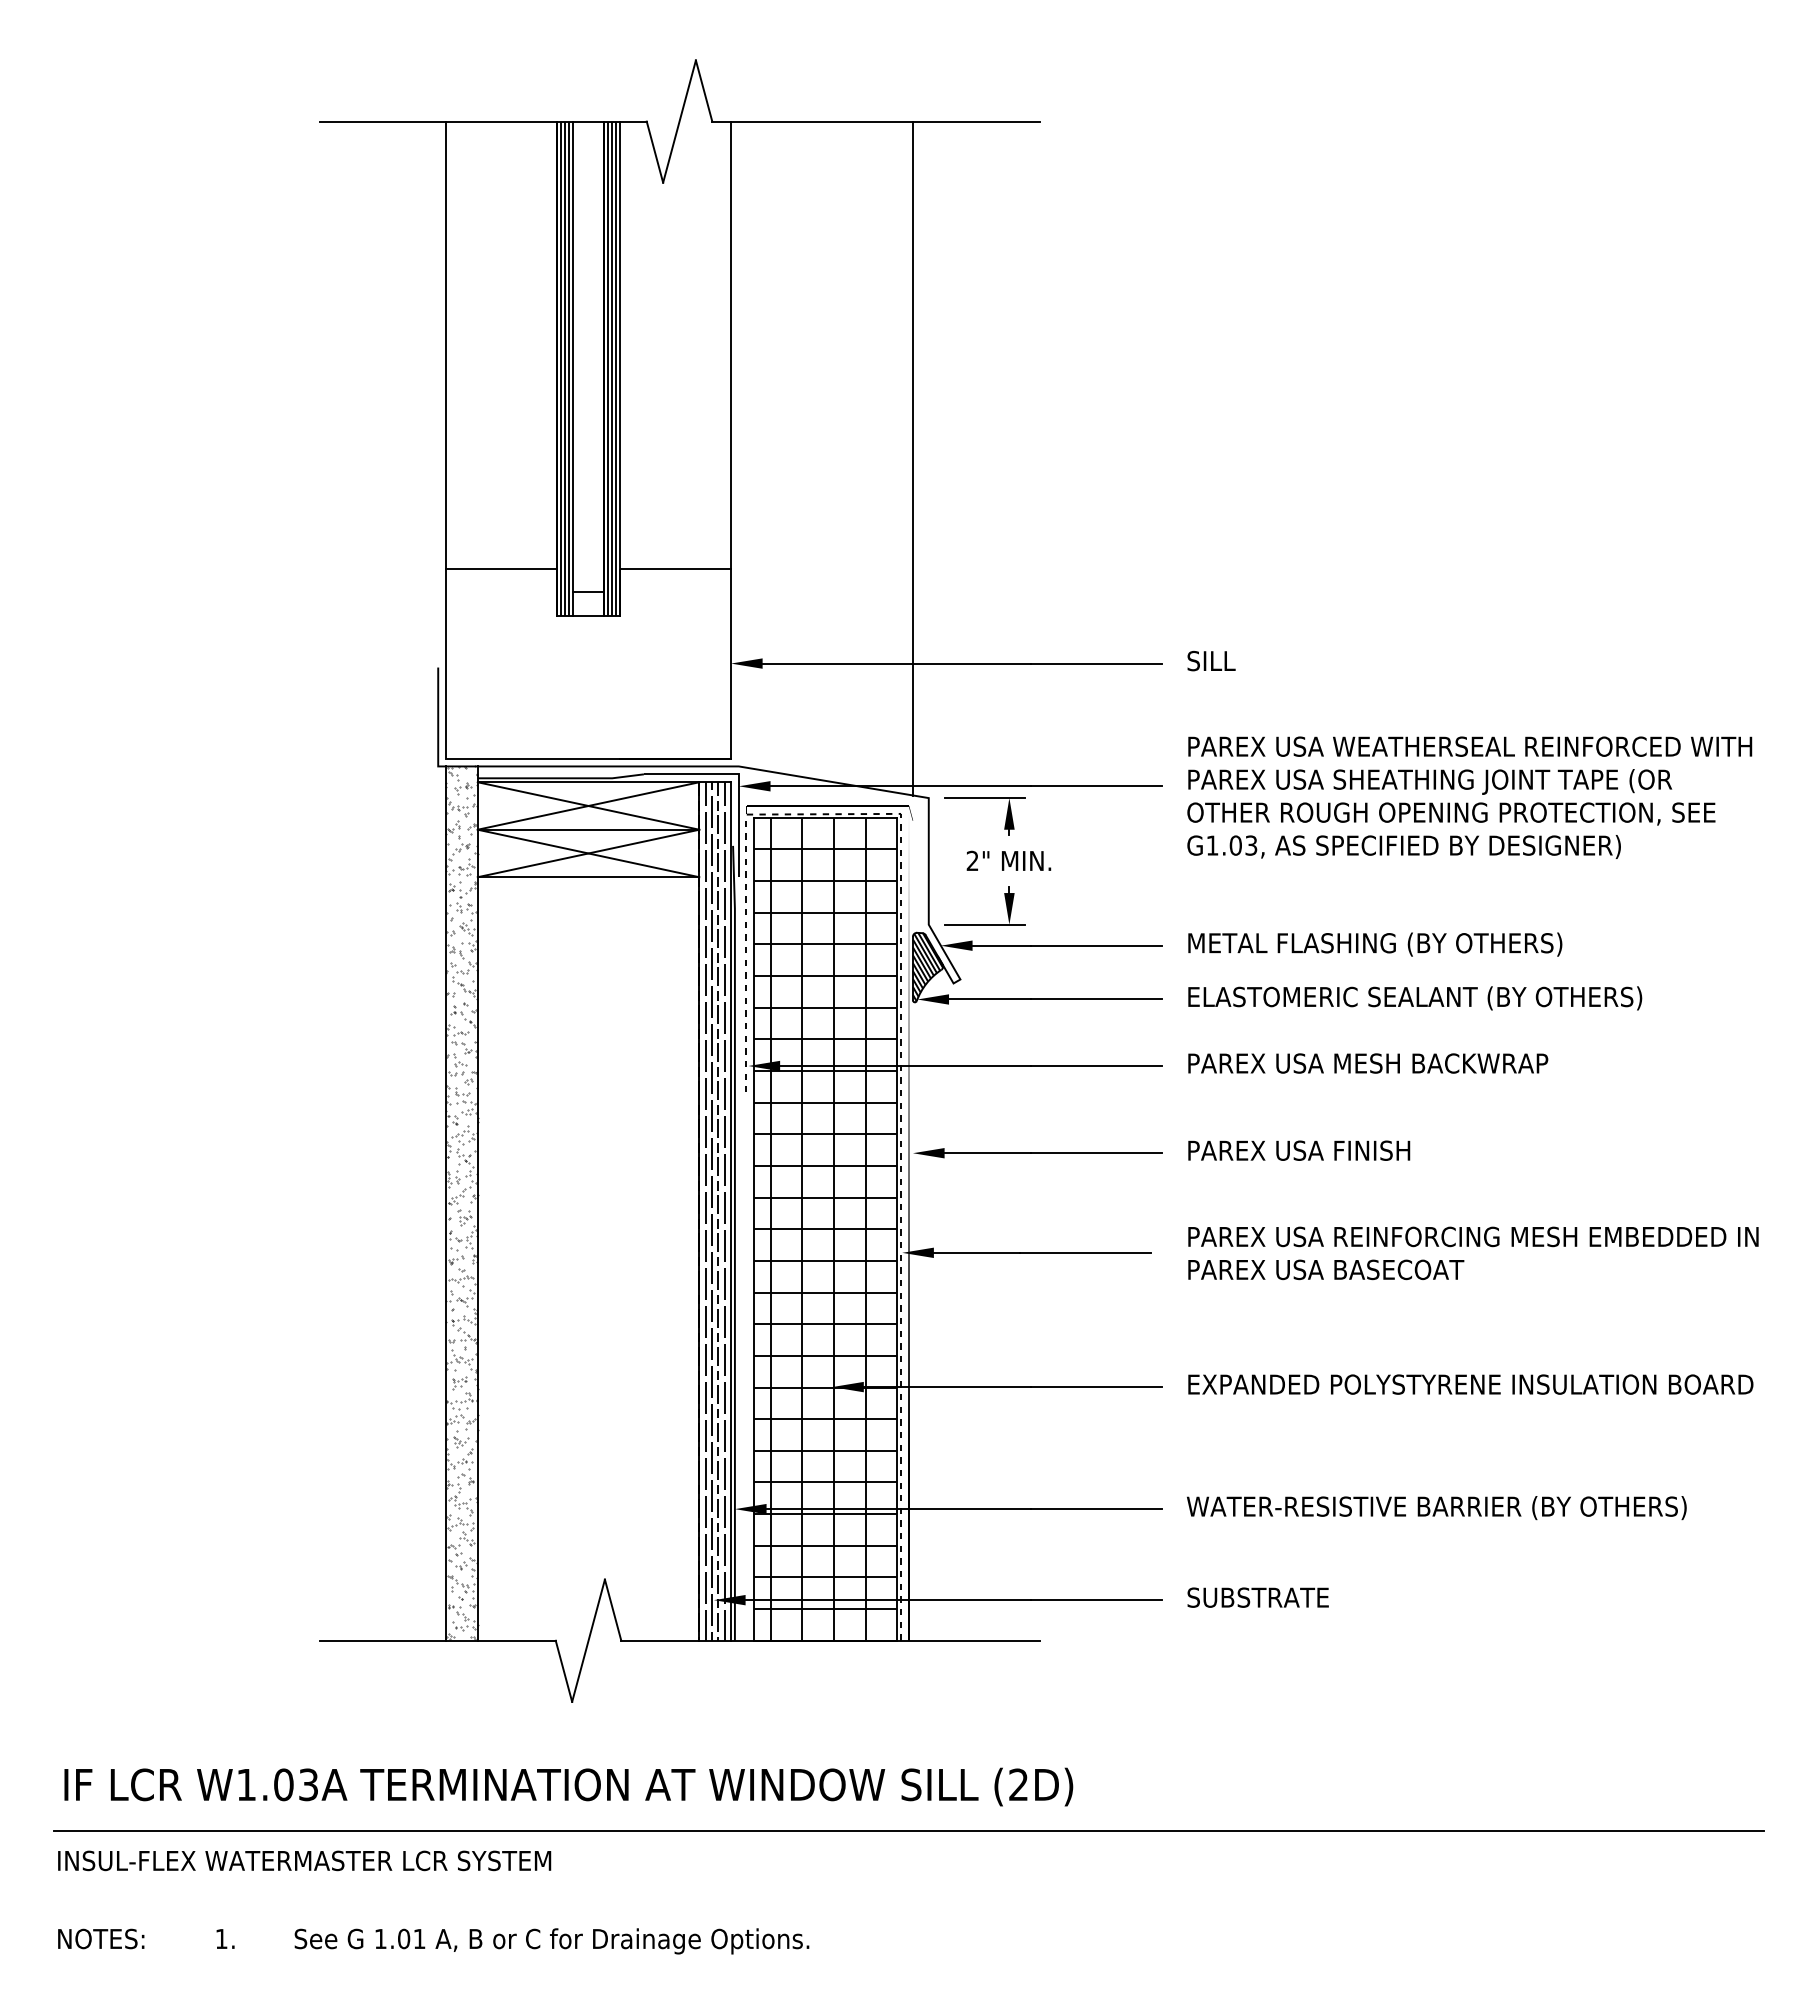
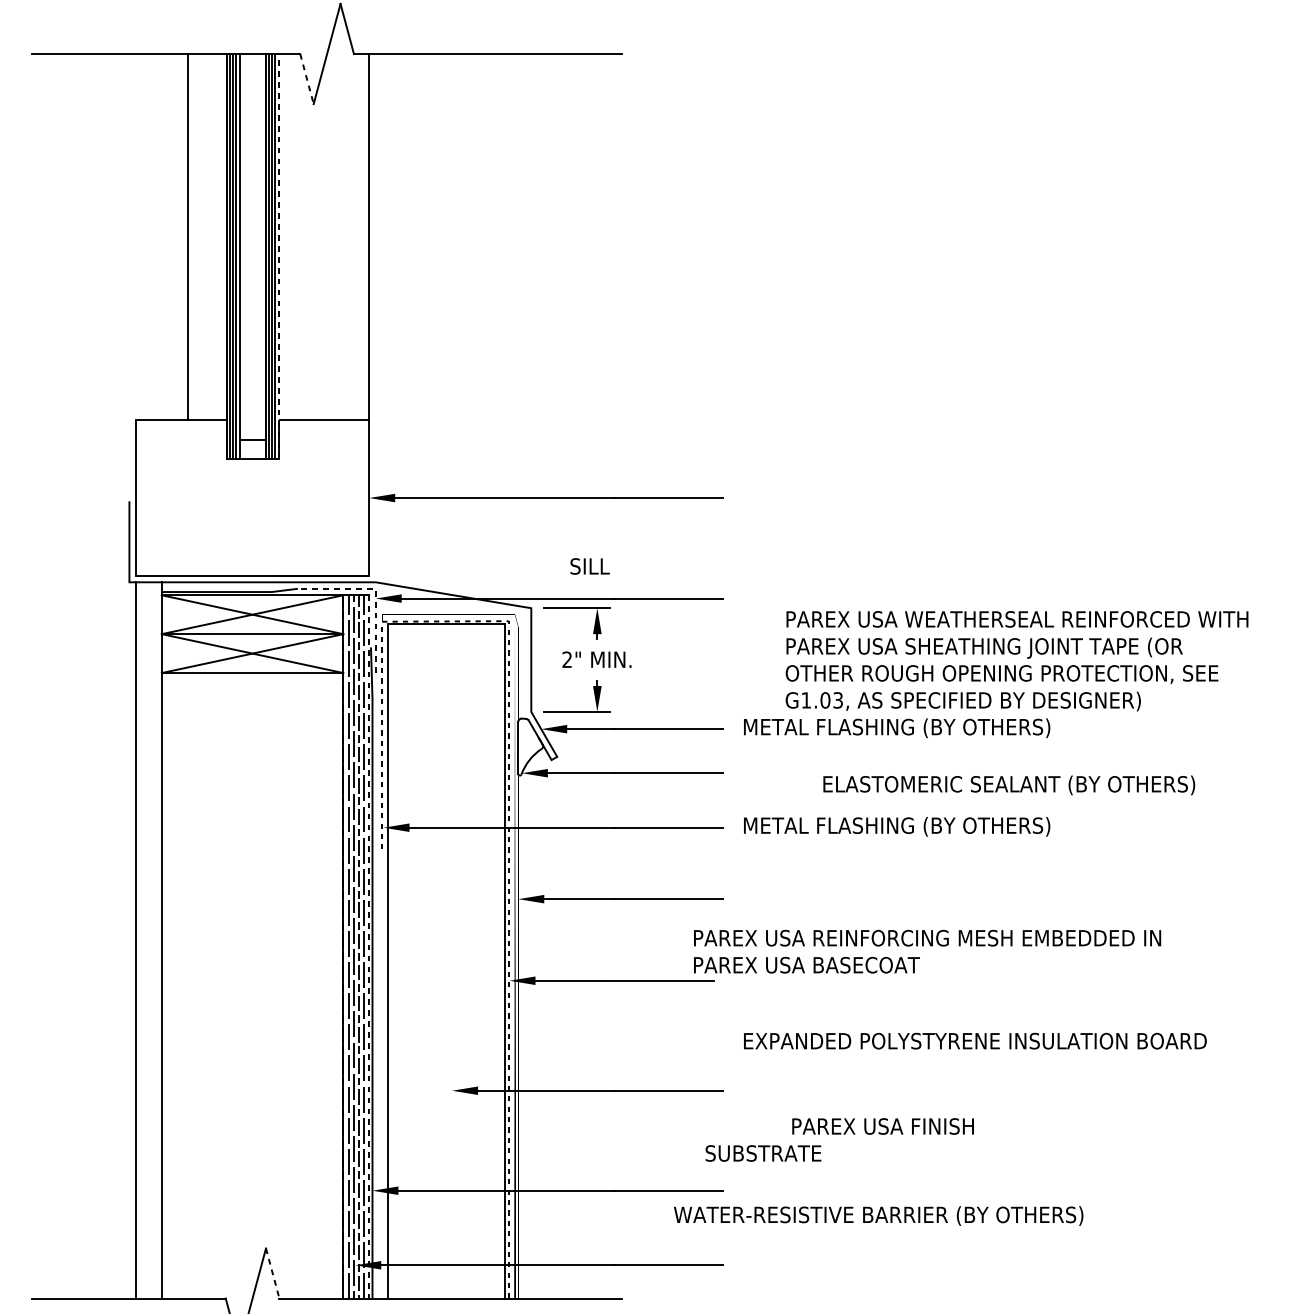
line: (654, 152) -> (306, 79), solid -> dashed
line: (446, 344) -> (188, 236), moved
line: (620, 368) -> (278, 256), solid -> dashed
line: (912, 458) -> (517, 330), removed
text: (1211, 661) -> (590, 566), moved
line: (738, 777) -> (375, 591), solid -> dashed
text: (1469, 797) -> (1016, 660), moved
hatch: (927, 966) -> (530, 746), removed
text: (1415, 998) -> (1009, 785), moved
text: (1376, 1064) -> (898, 826), PAREX USA MESH BACKWRAP -> METAL FLASHING (BY OTHERS)
text: (1299, 1150) -> (883, 1126), moved
hatch: (461, 1202) -> (148, 939), removed
line: (730, 1212) -> (368, 947), solid -> dashed
hatch: (825, 1228) -> (446, 960), removed
text: (1473, 1253) -> (927, 951), moved
text: (1470, 1384) -> (975, 1041), moved
text: (1436, 1508) -> (878, 1216), moved
text: (1257, 1597) -> (762, 1153), moved
line: (613, 1610) -> (273, 1273), solid -> dashed

